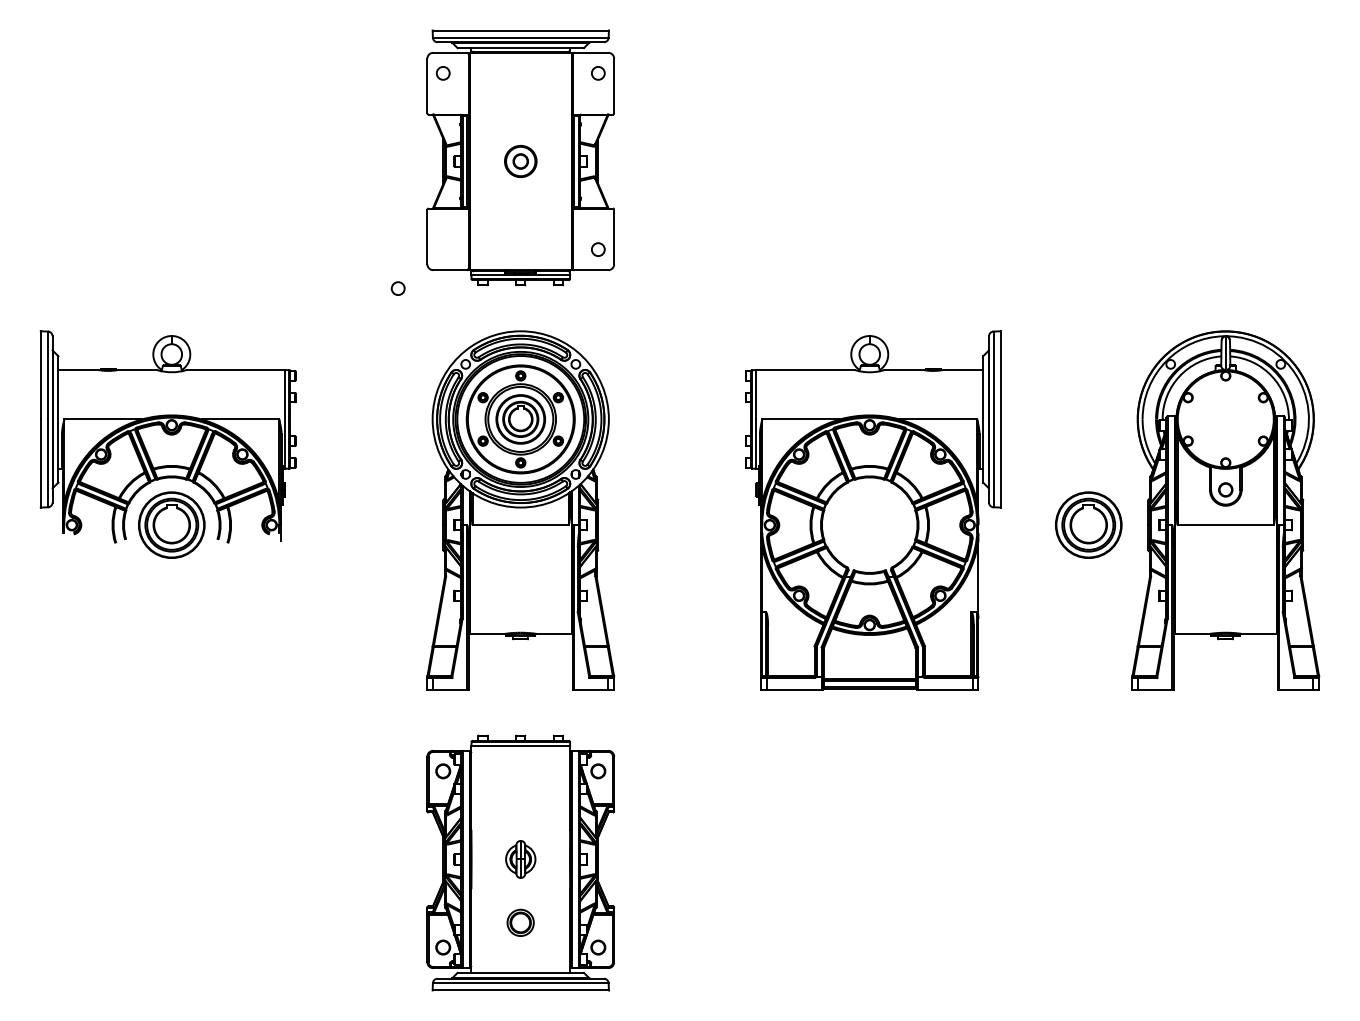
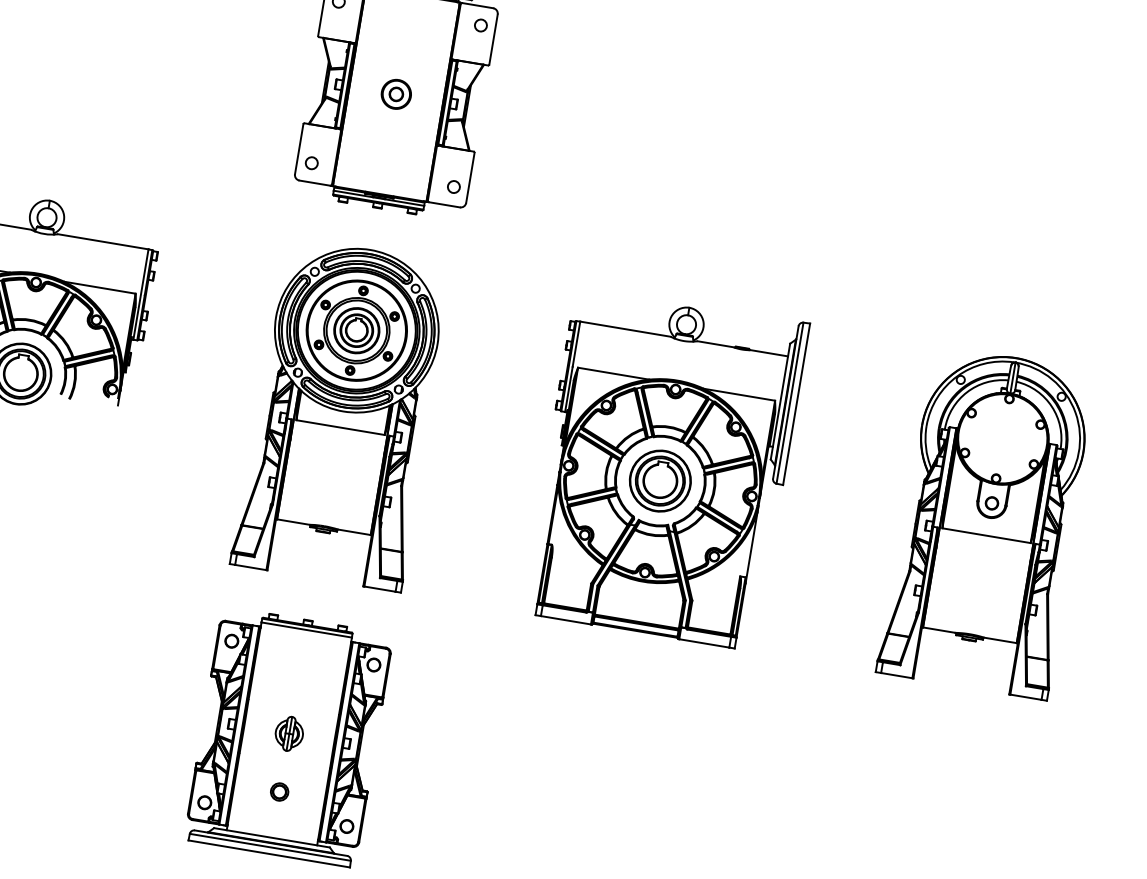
circle: (397, 288) -> (311, 163), moved
part: (1088, 524) -> (660, 480), moved
part: (520, 922) -> (279, 791), size x0.71

